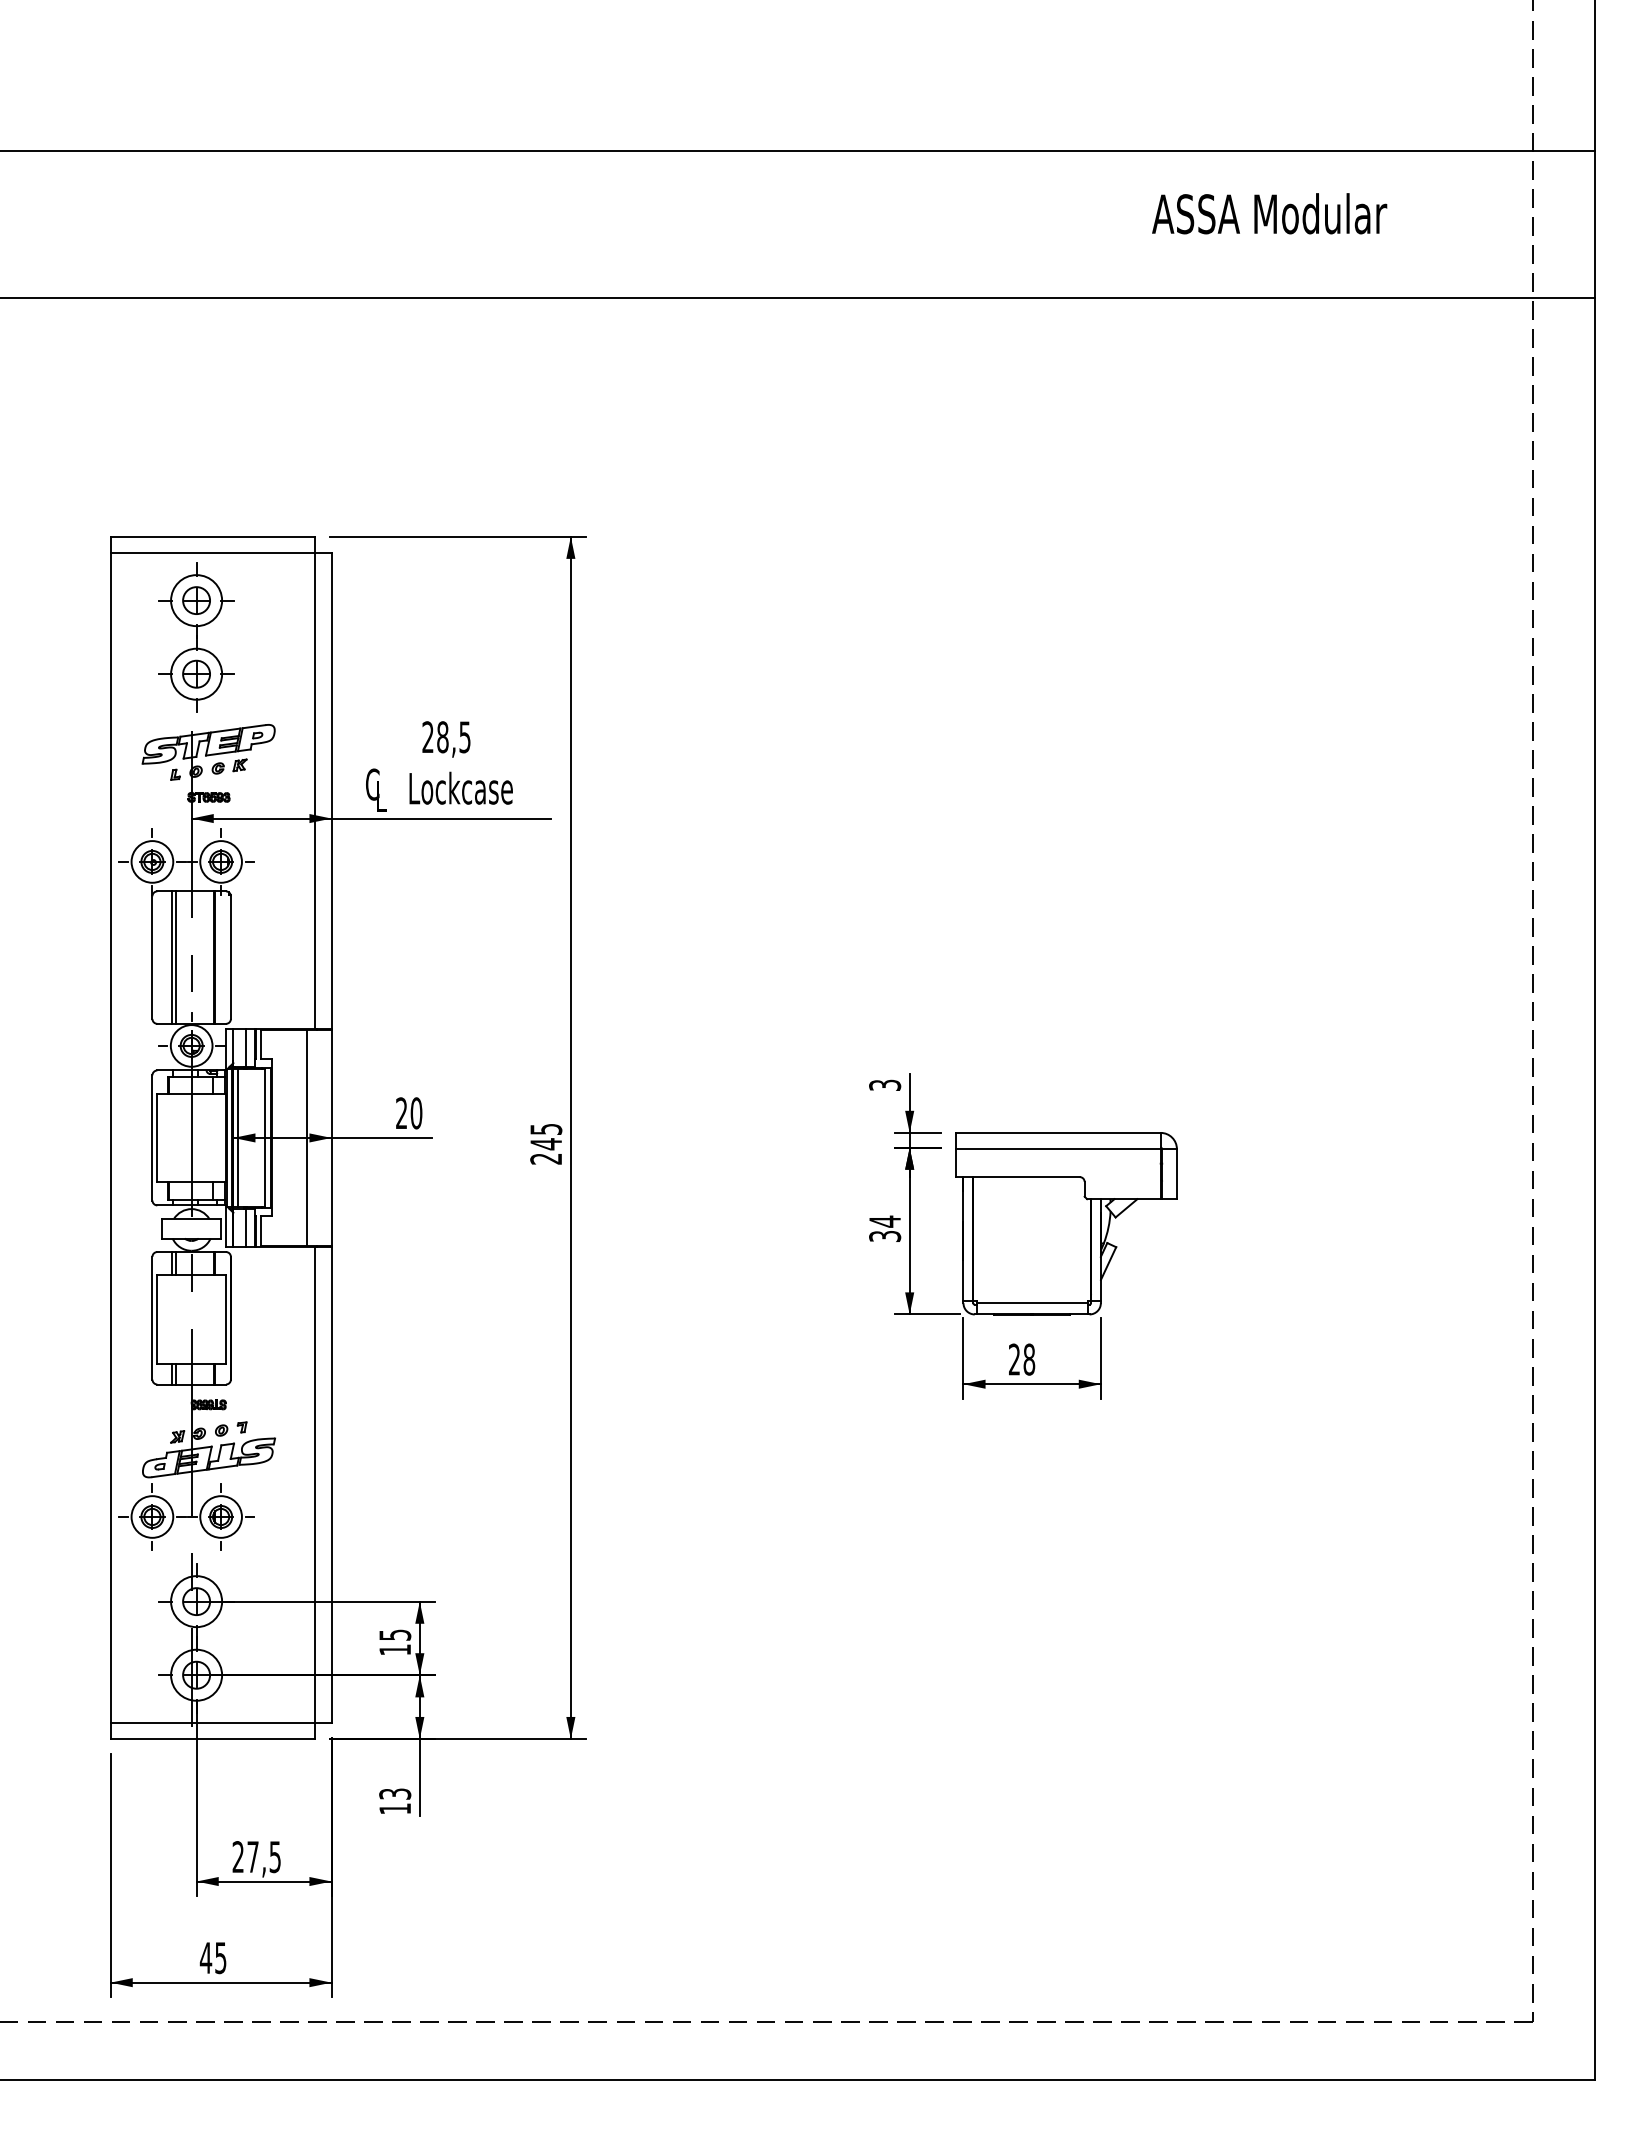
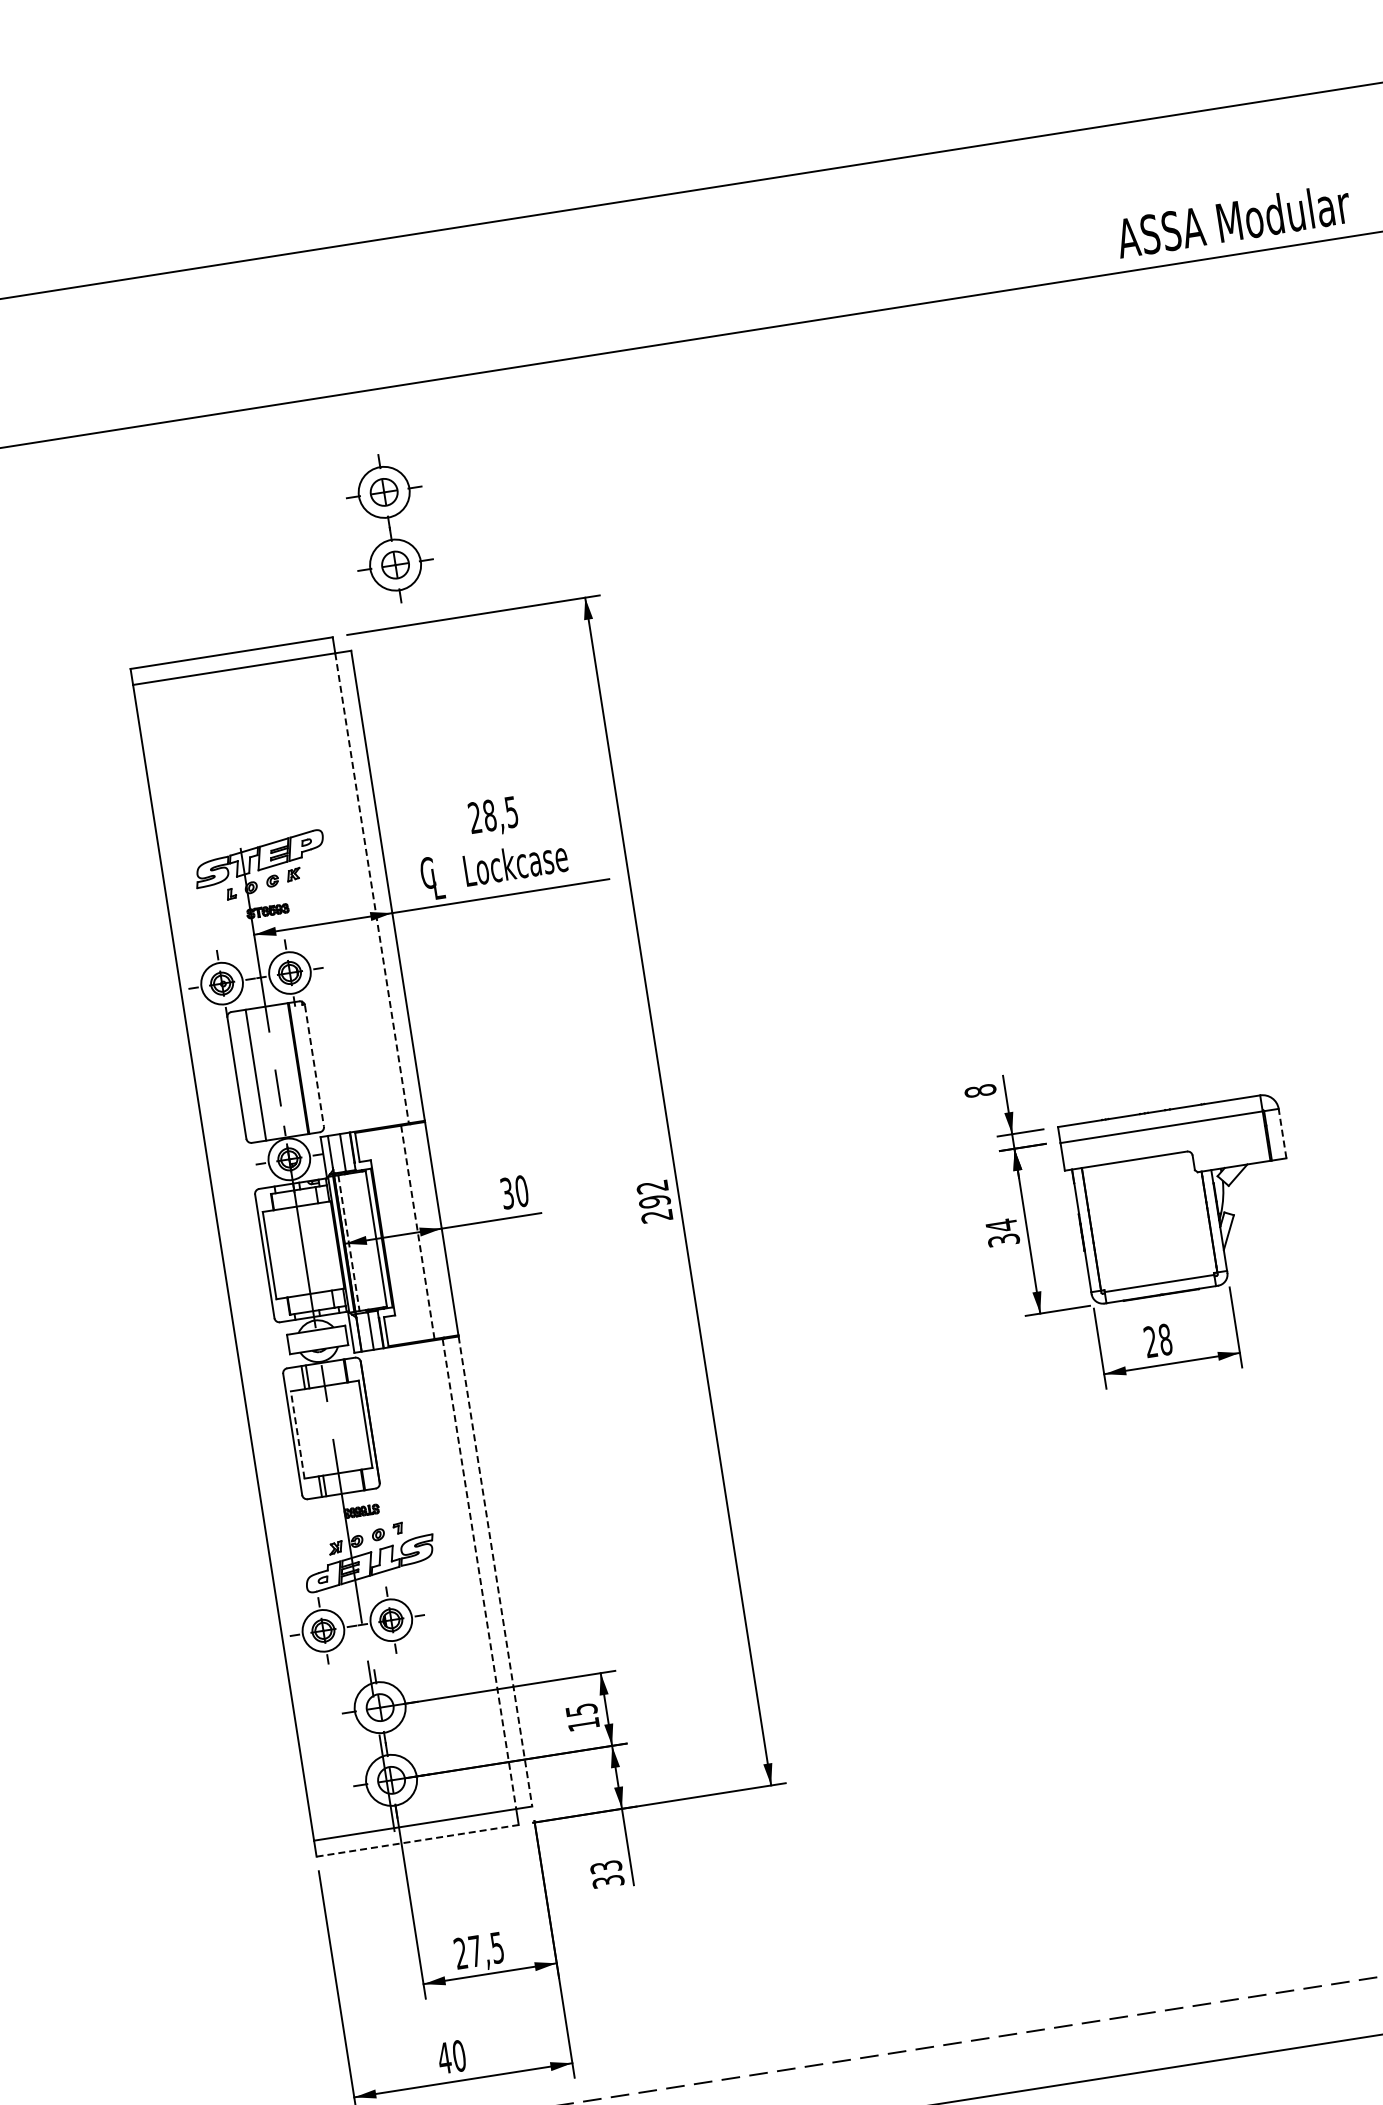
text: (1269, 213) -> (1233, 220), moved
part: (196, 637) -> (389, 528), moved
line: (315, 790) -> (372, 887), solid -> dashed
line: (176, 957) -> (260, 1074), removed
line: (230, 958) -> (314, 1066), solid -> dashed
text: (885, 1085) -> (980, 1091), 3 -> 8
text: (401, 1113) -> (507, 1193), 20 -> 30
line: (237, 1137) -> (348, 1242), solid -> dashed
line: (307, 1137) -> (417, 1231), solid -> dashed
text: (546, 1137) -> (654, 1194), 245 -> 292
line: (1176, 1173) -> (1282, 1133), solid -> dashed
line: (157, 1319) -> (297, 1434), solid -> dashed
line: (315, 1484) -> (479, 1573), solid -> dashed
line: (331, 1484) -> (495, 1571), solid -> dashed
line: (213, 1739) -> (418, 1841), solid -> dashed
text: (395, 1808) -> (608, 1881), 13 -> 33
text: (220, 1958) -> (459, 2056), 45 -> 40

